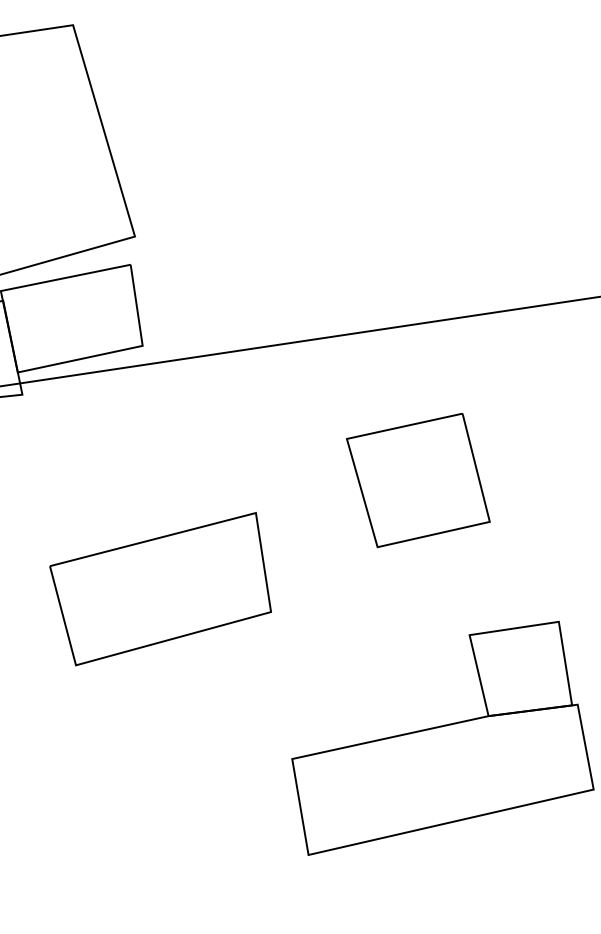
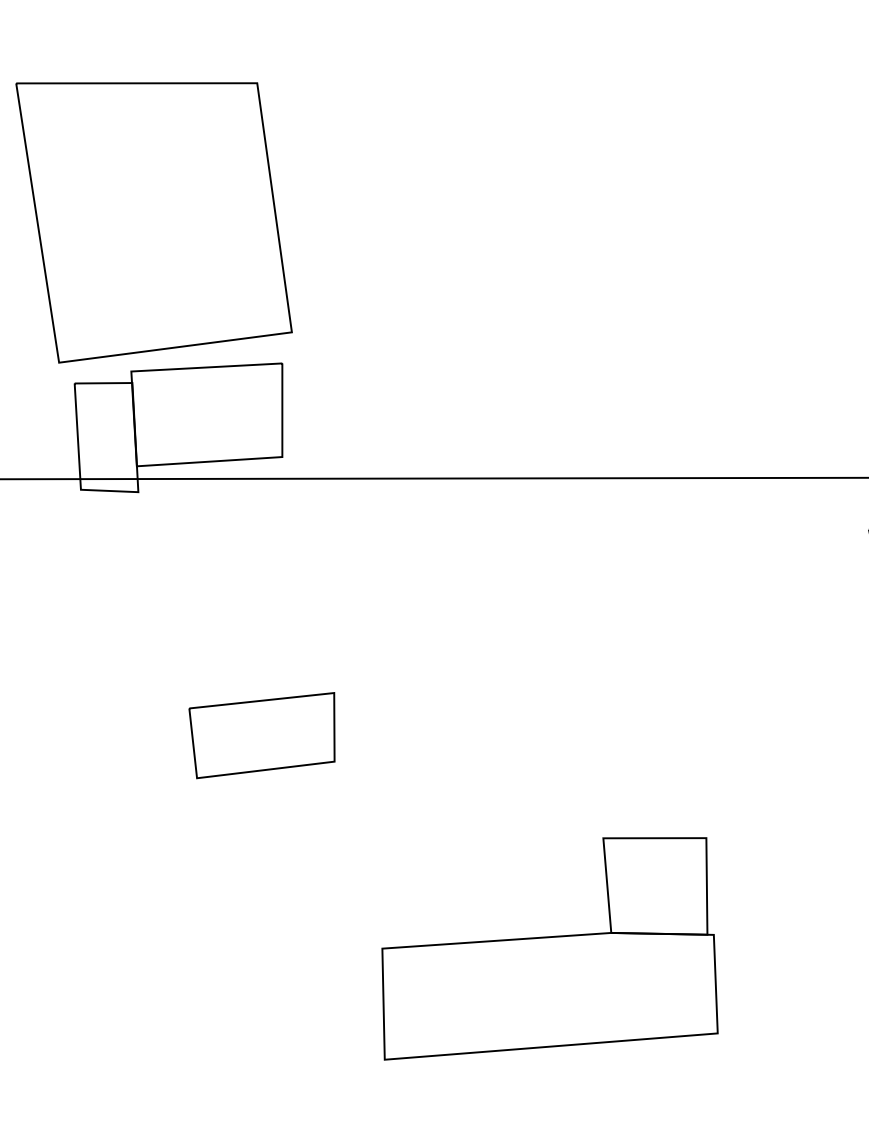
part: (417, 480) -> (570, 655), removed
part: (160, 589) -> (261, 735), size x0.6

